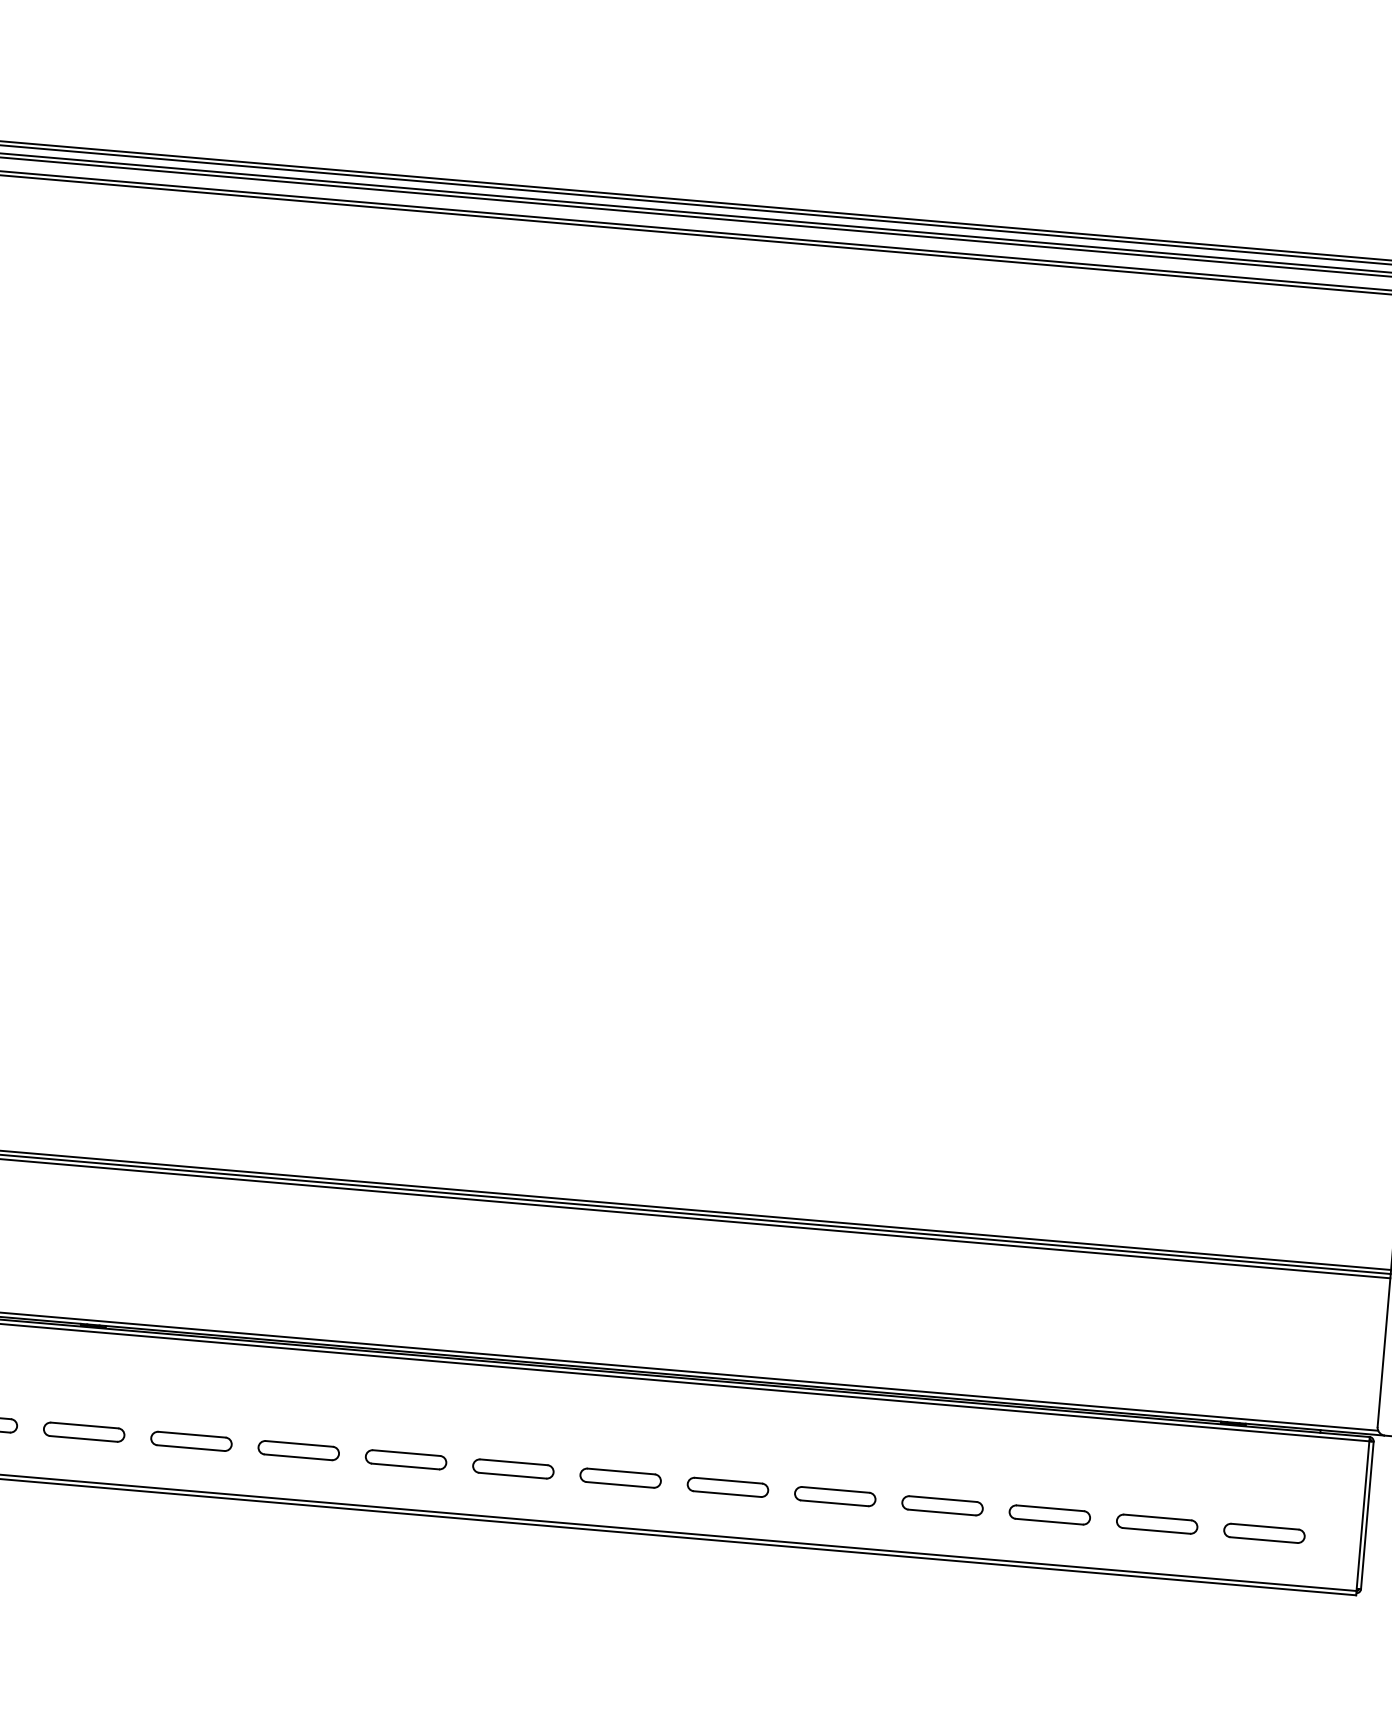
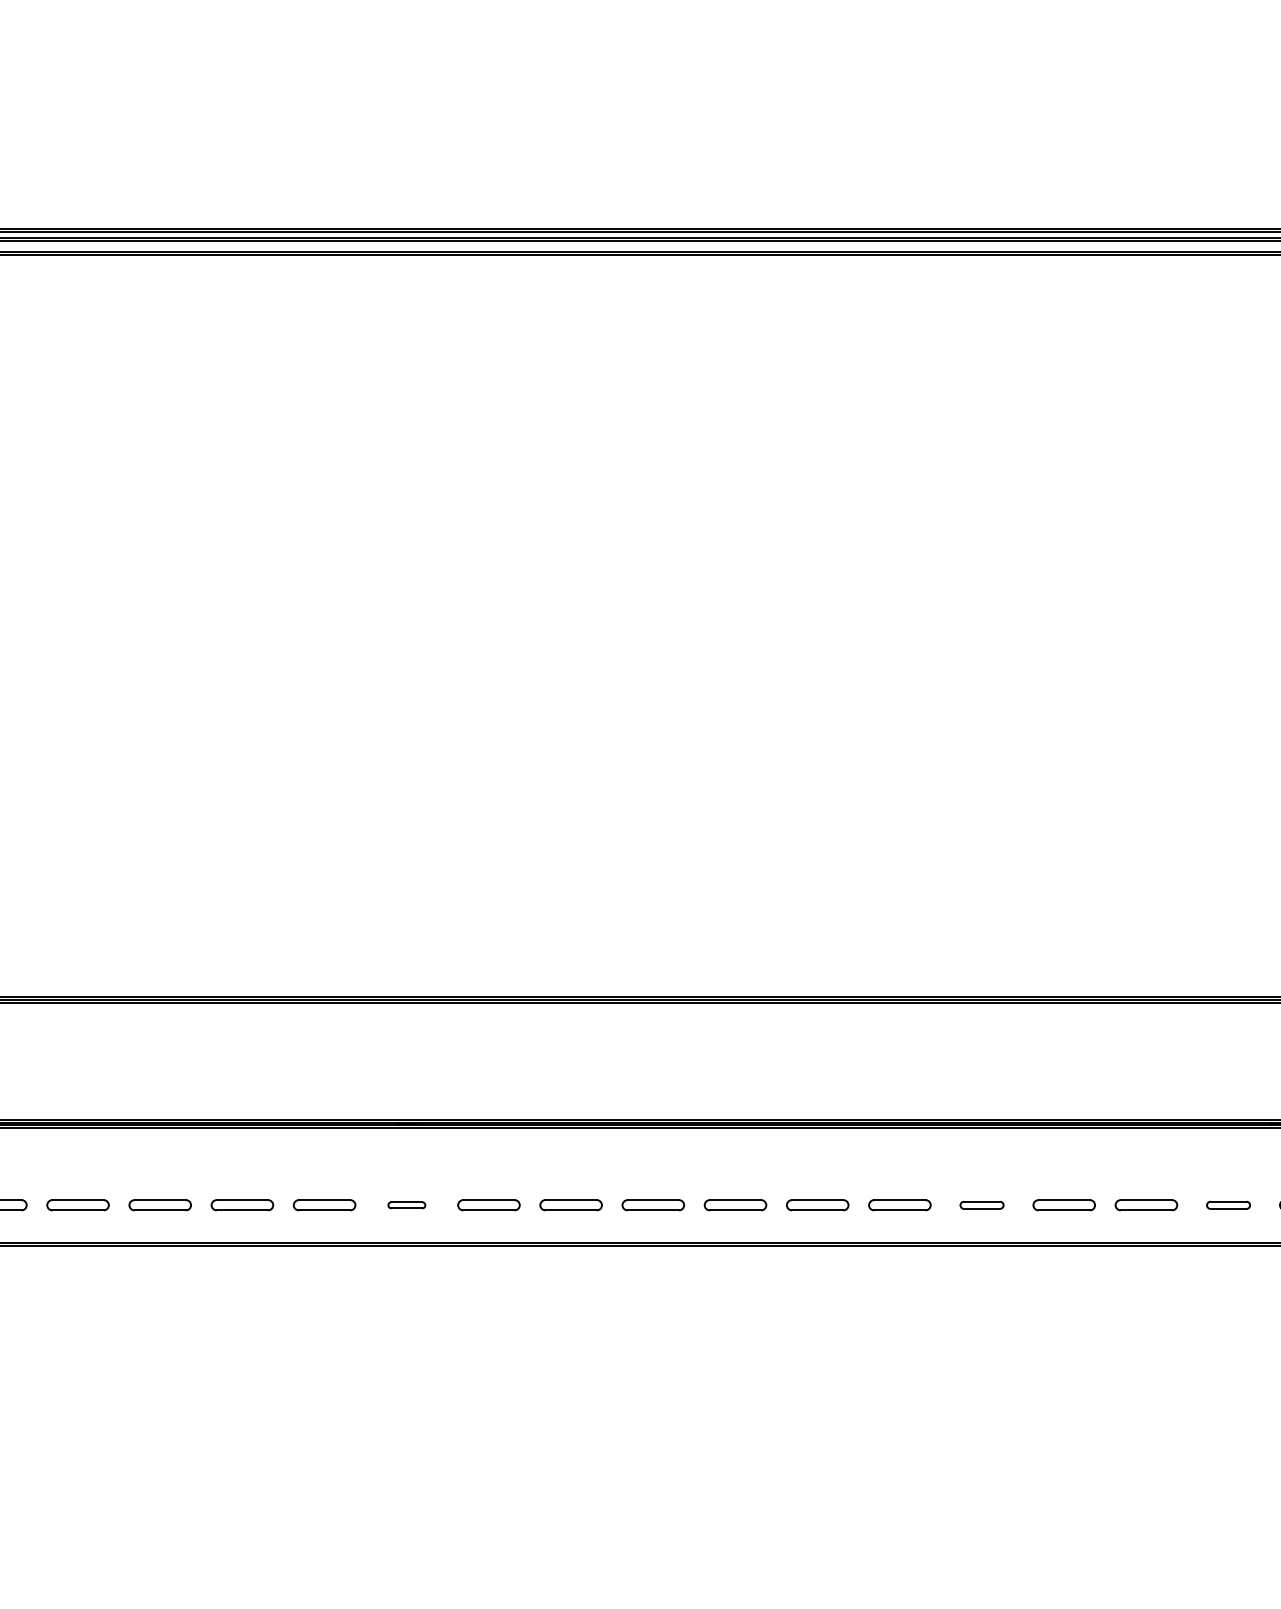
part: (83, 1432) -> (406, 1205), size x0.6
part: (834, 1496) -> (981, 1205), size x0.7
part: (1156, 1524) -> (1228, 1205), size x0.7

